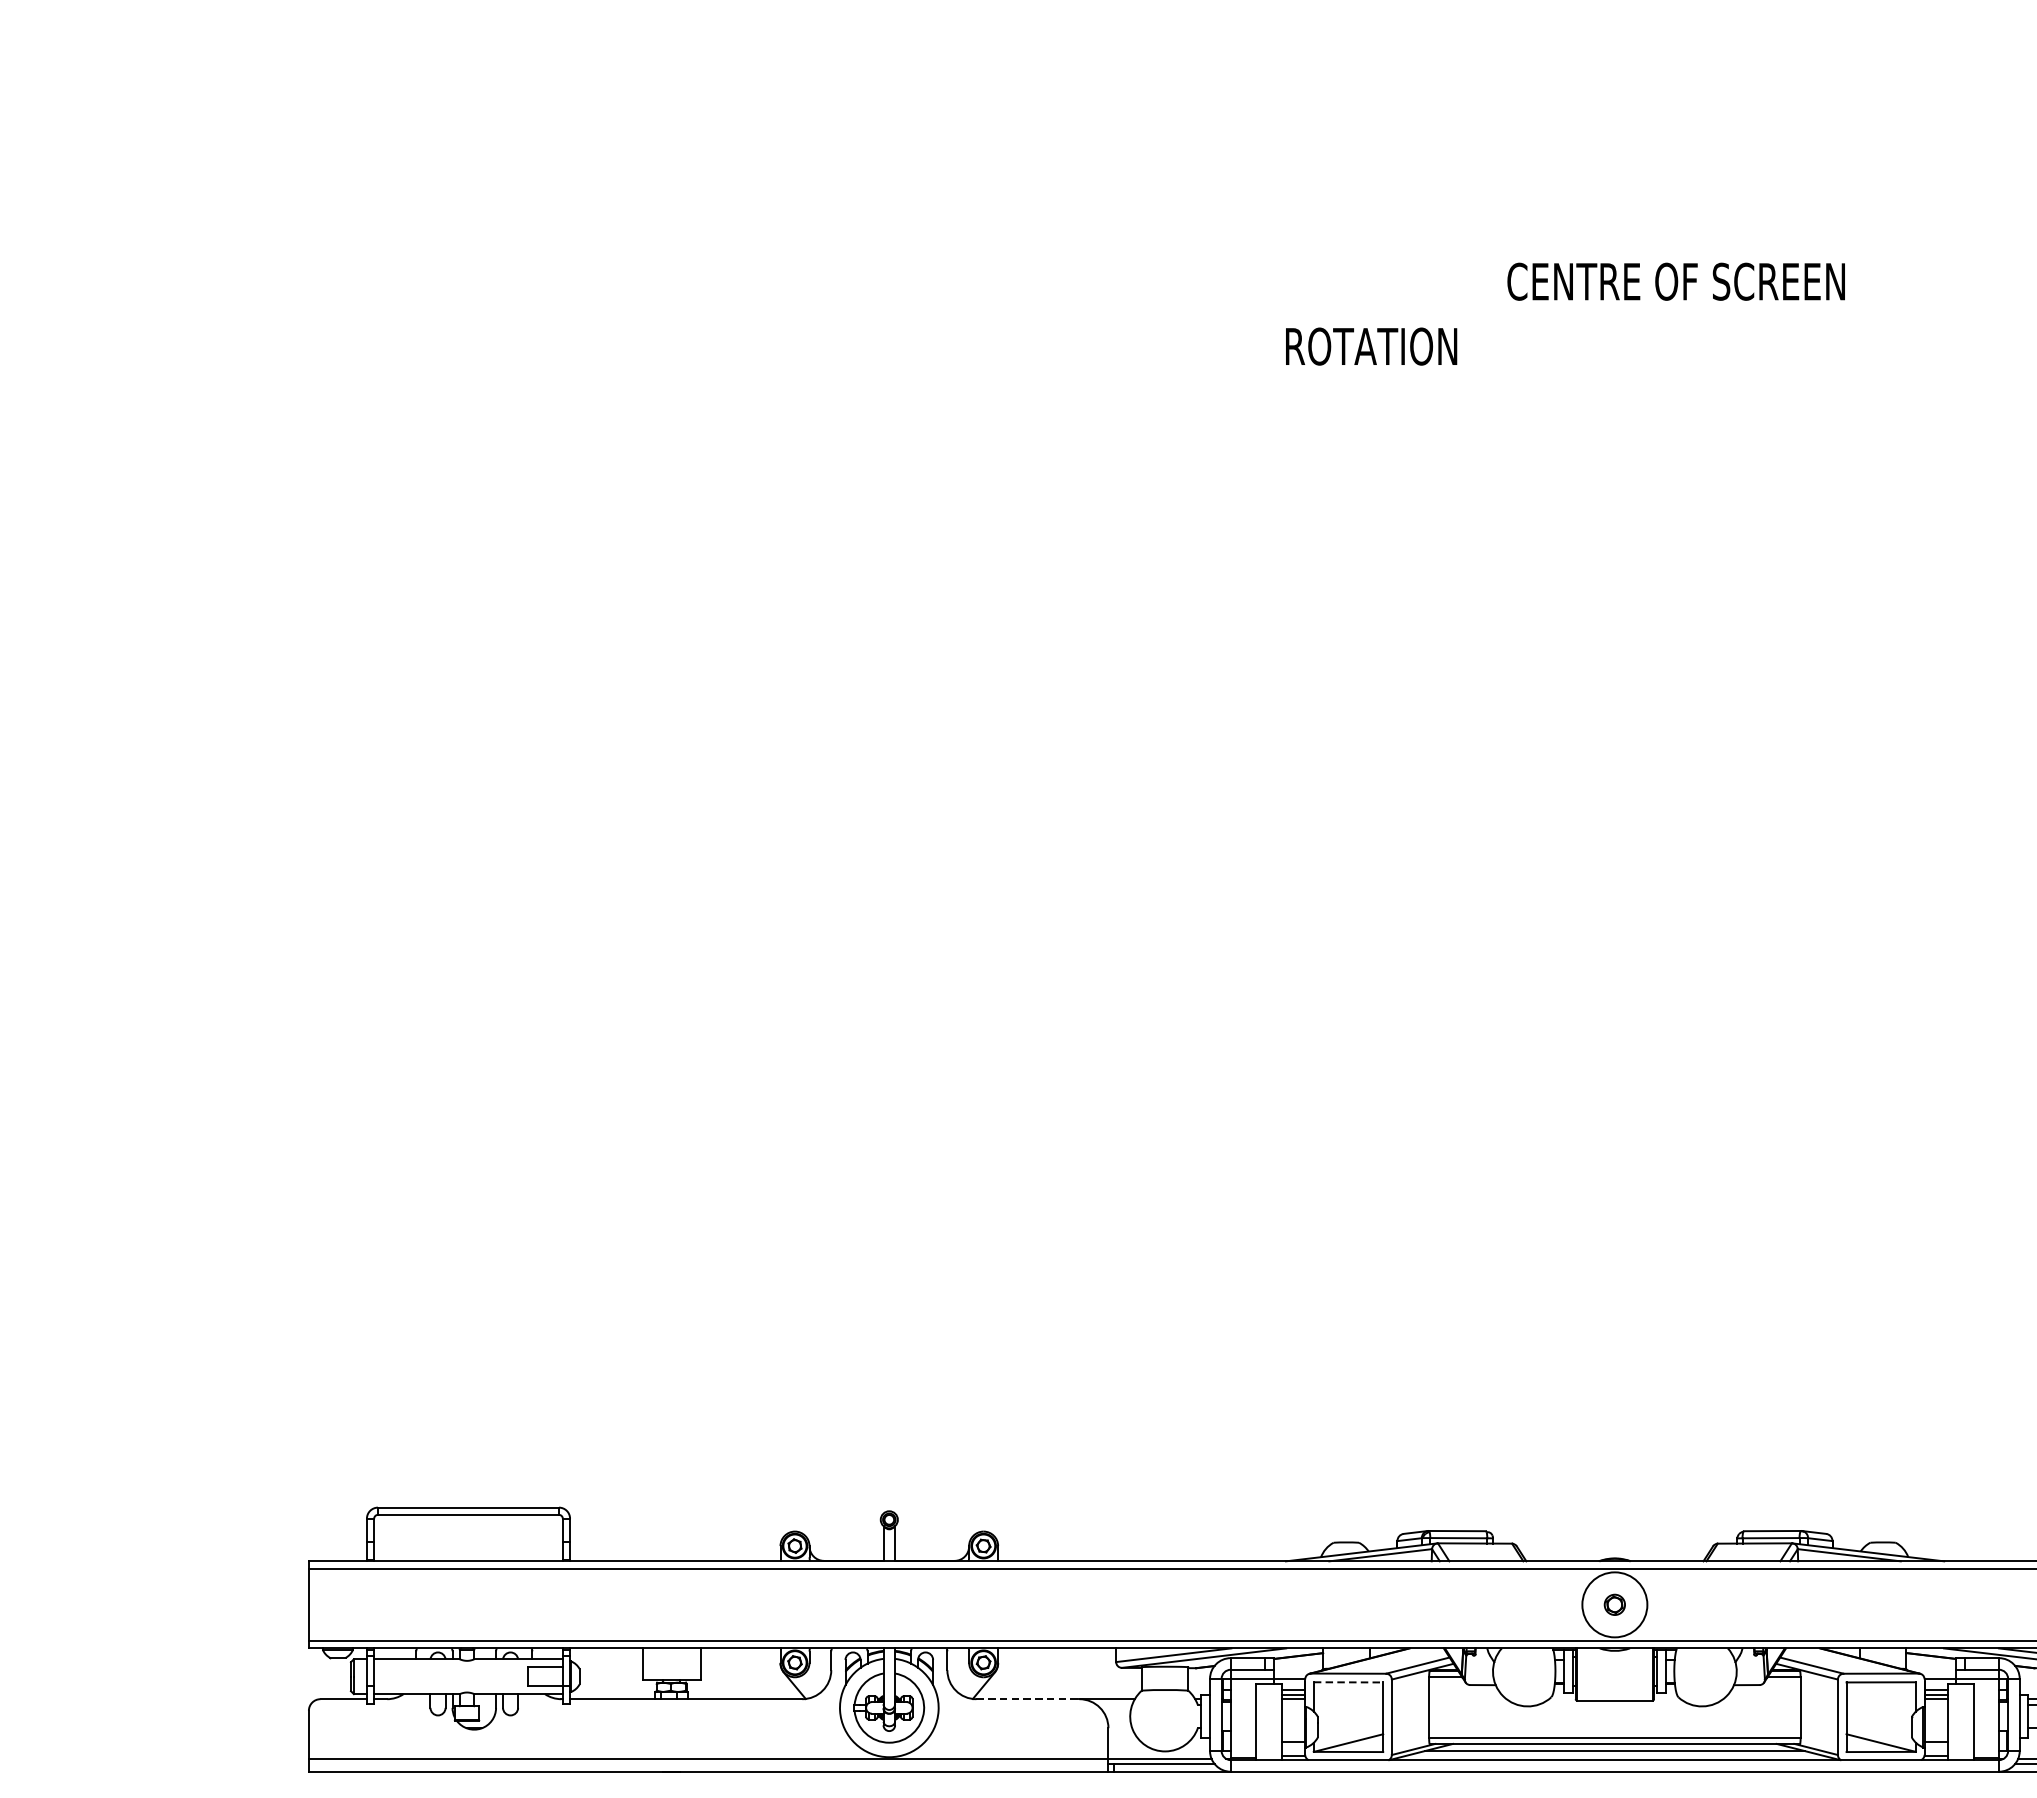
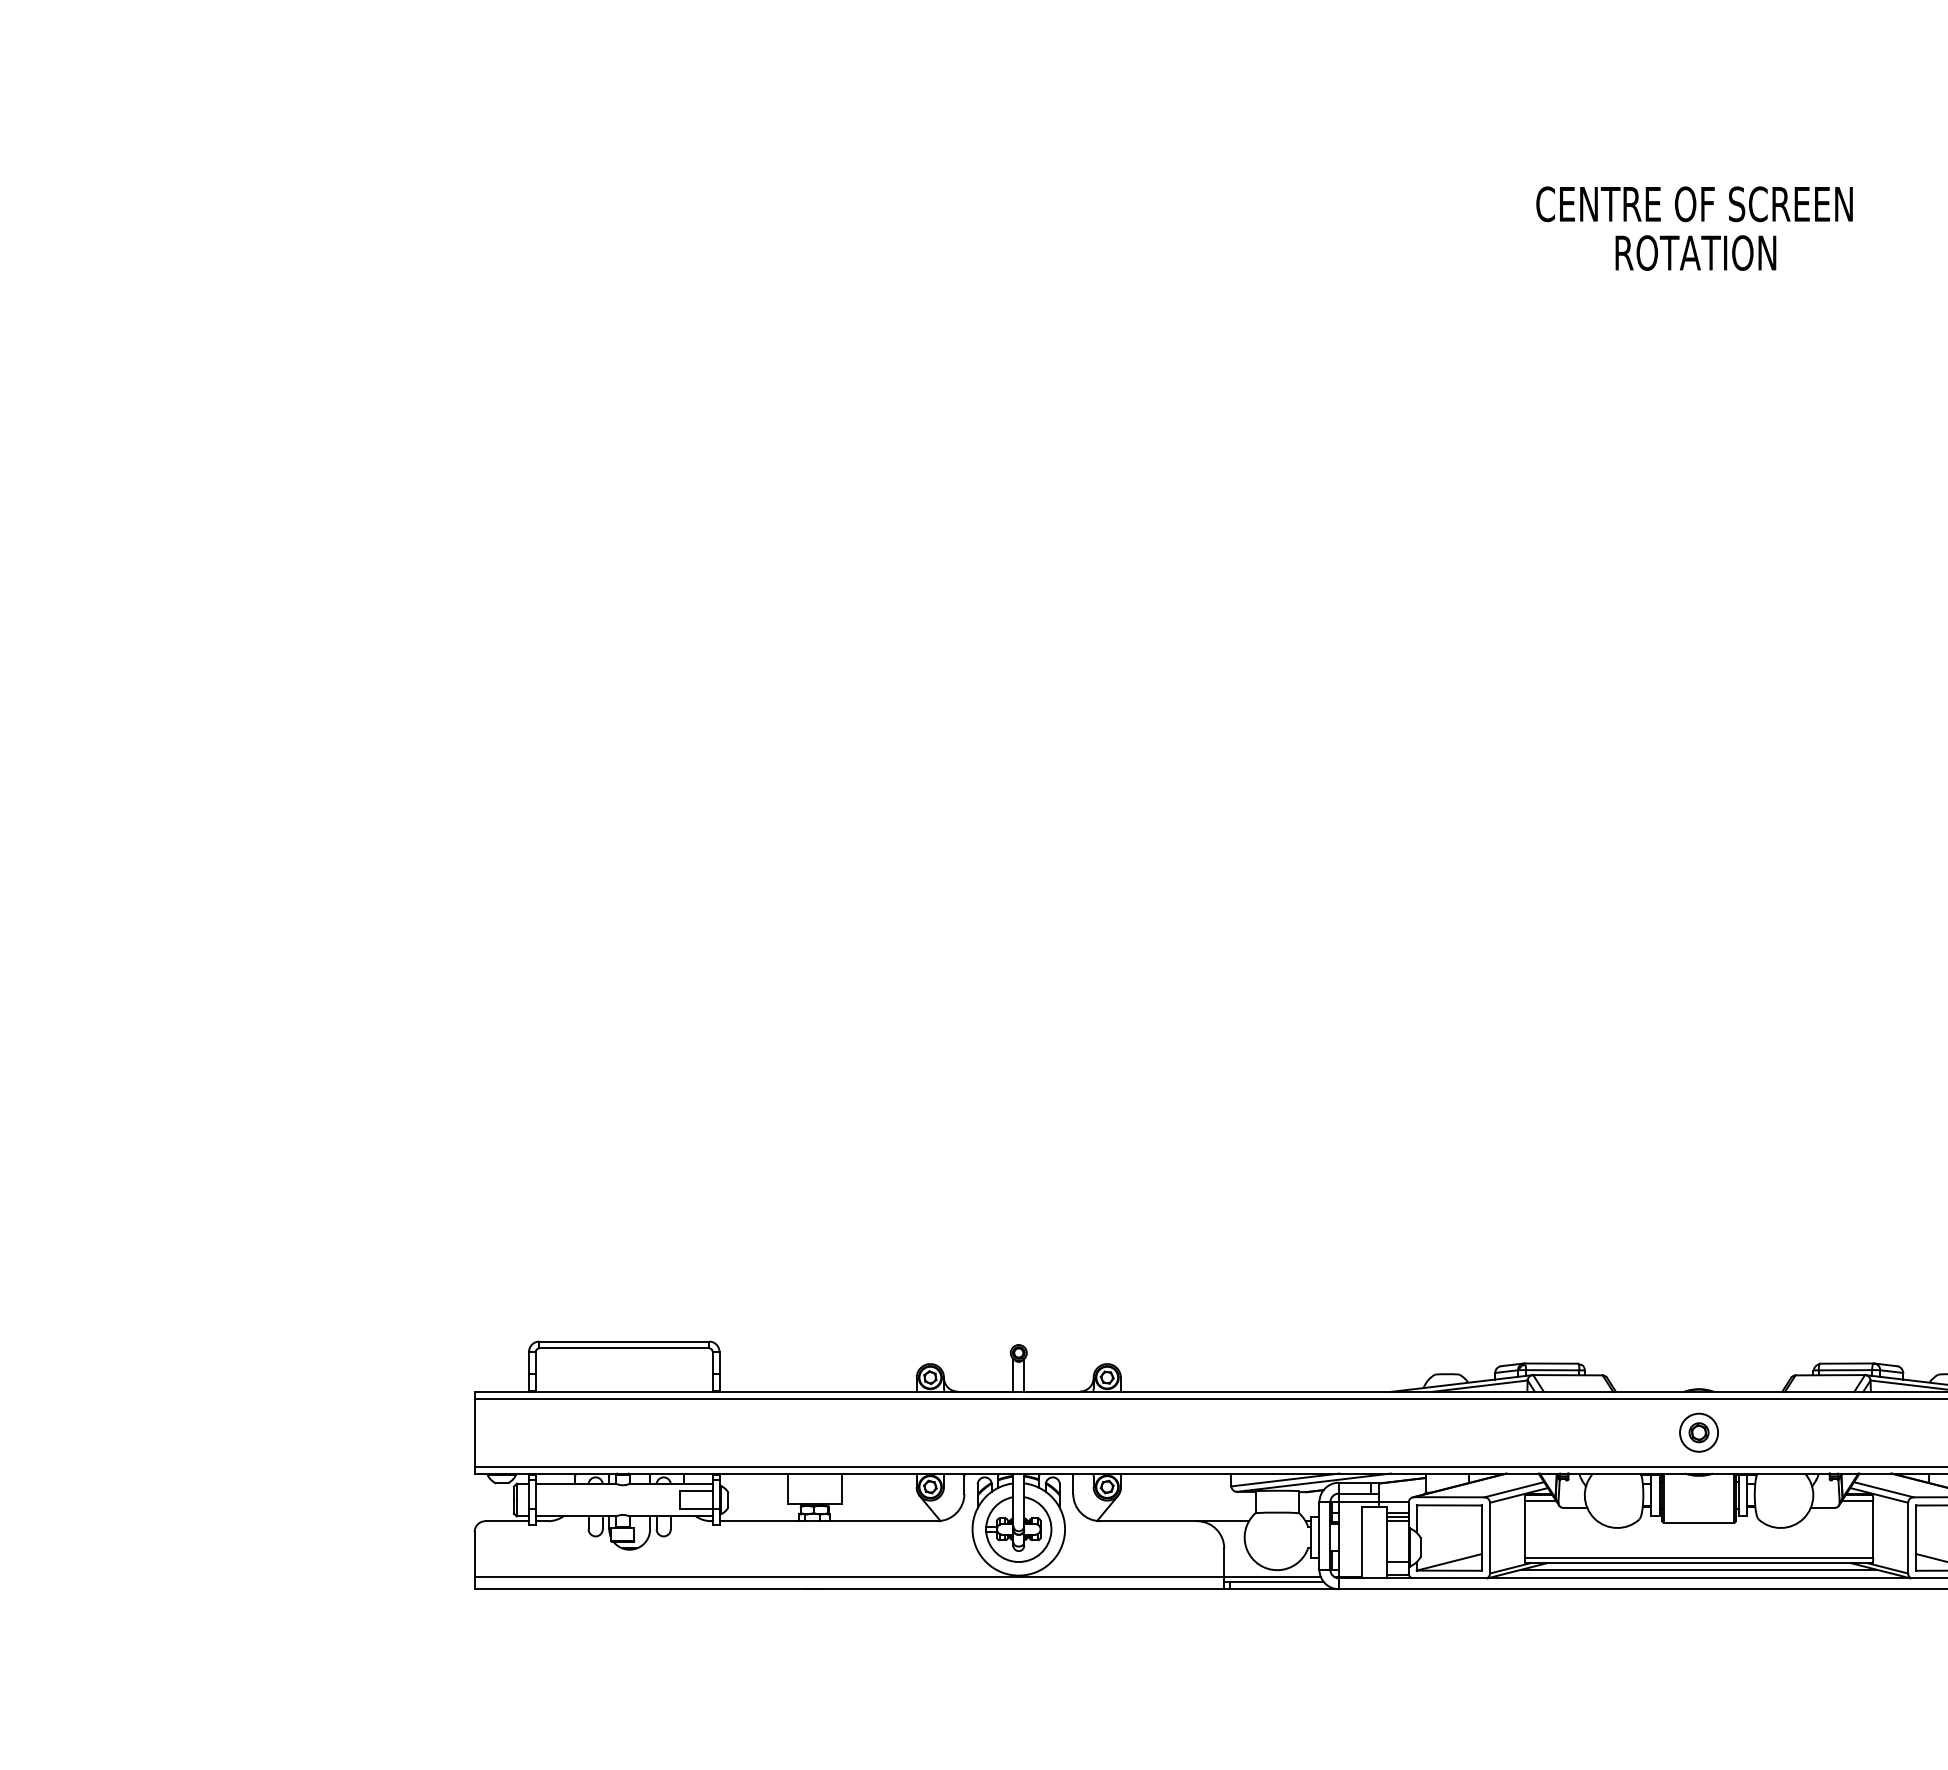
text: (1676, 282) -> (1694, 204), moved
text: (1371, 345) -> (1695, 252), moved
circle: (1615, 1604) -> (1699, 1432), size x0.62
line: (1348, 1682) -> (1449, 1505), dashed -> solid
line: (1028, 1699) -> (1149, 1521), dashed -> solid

